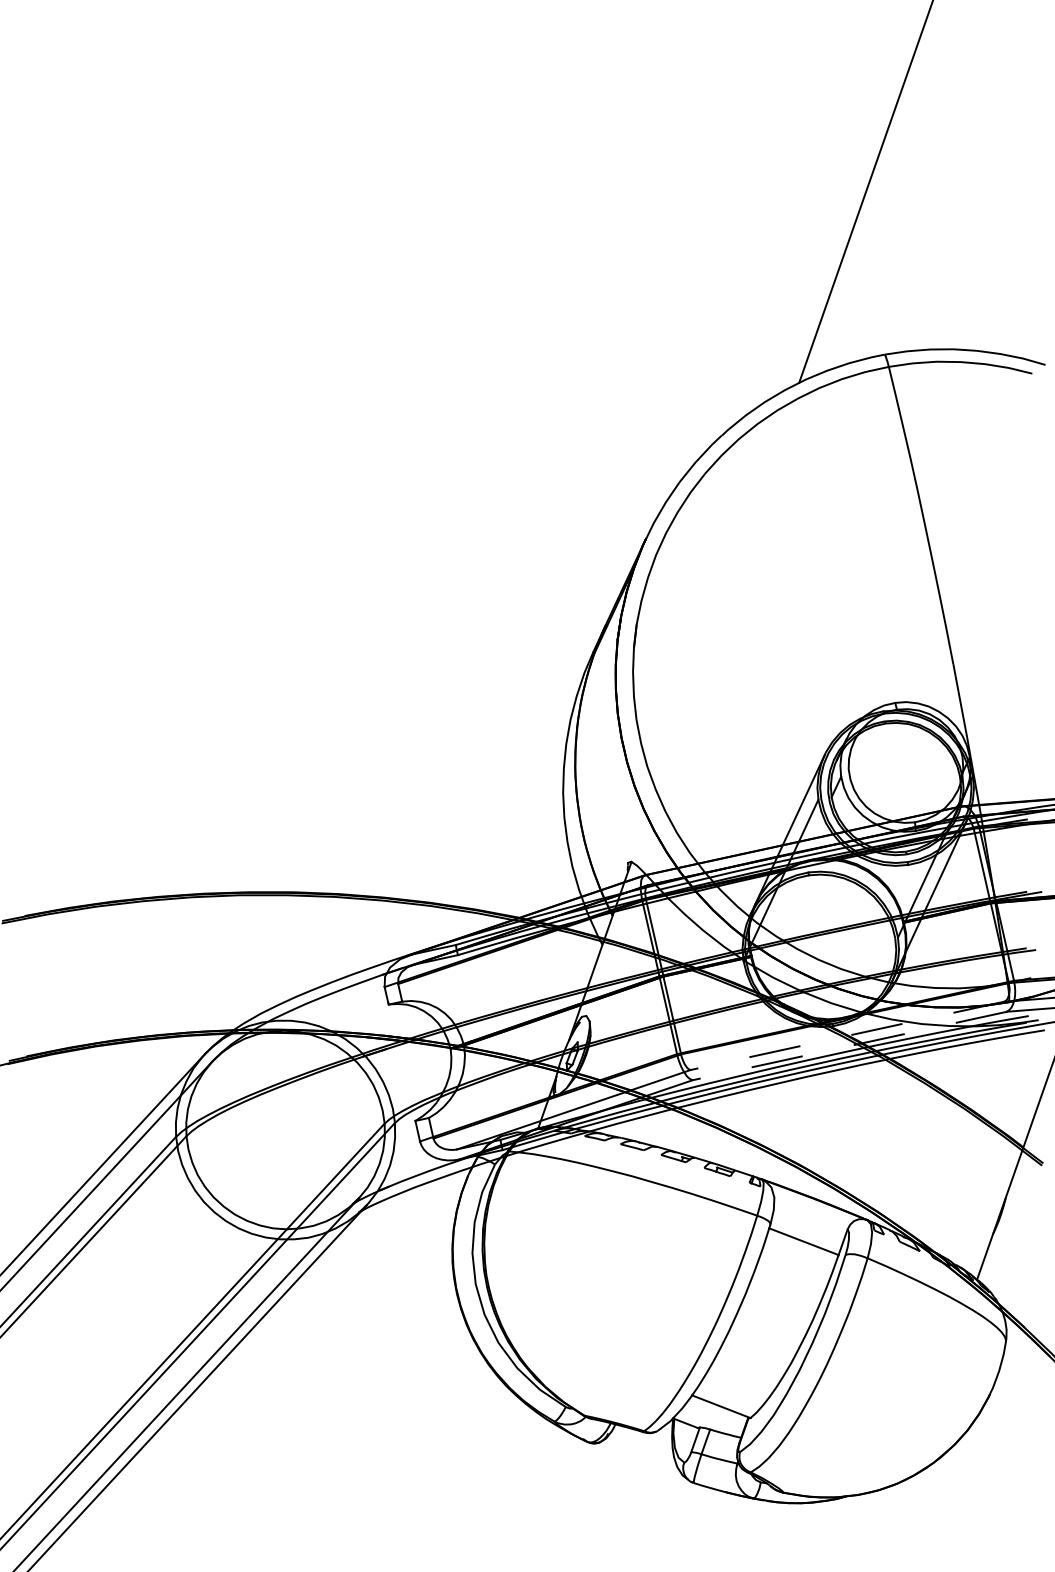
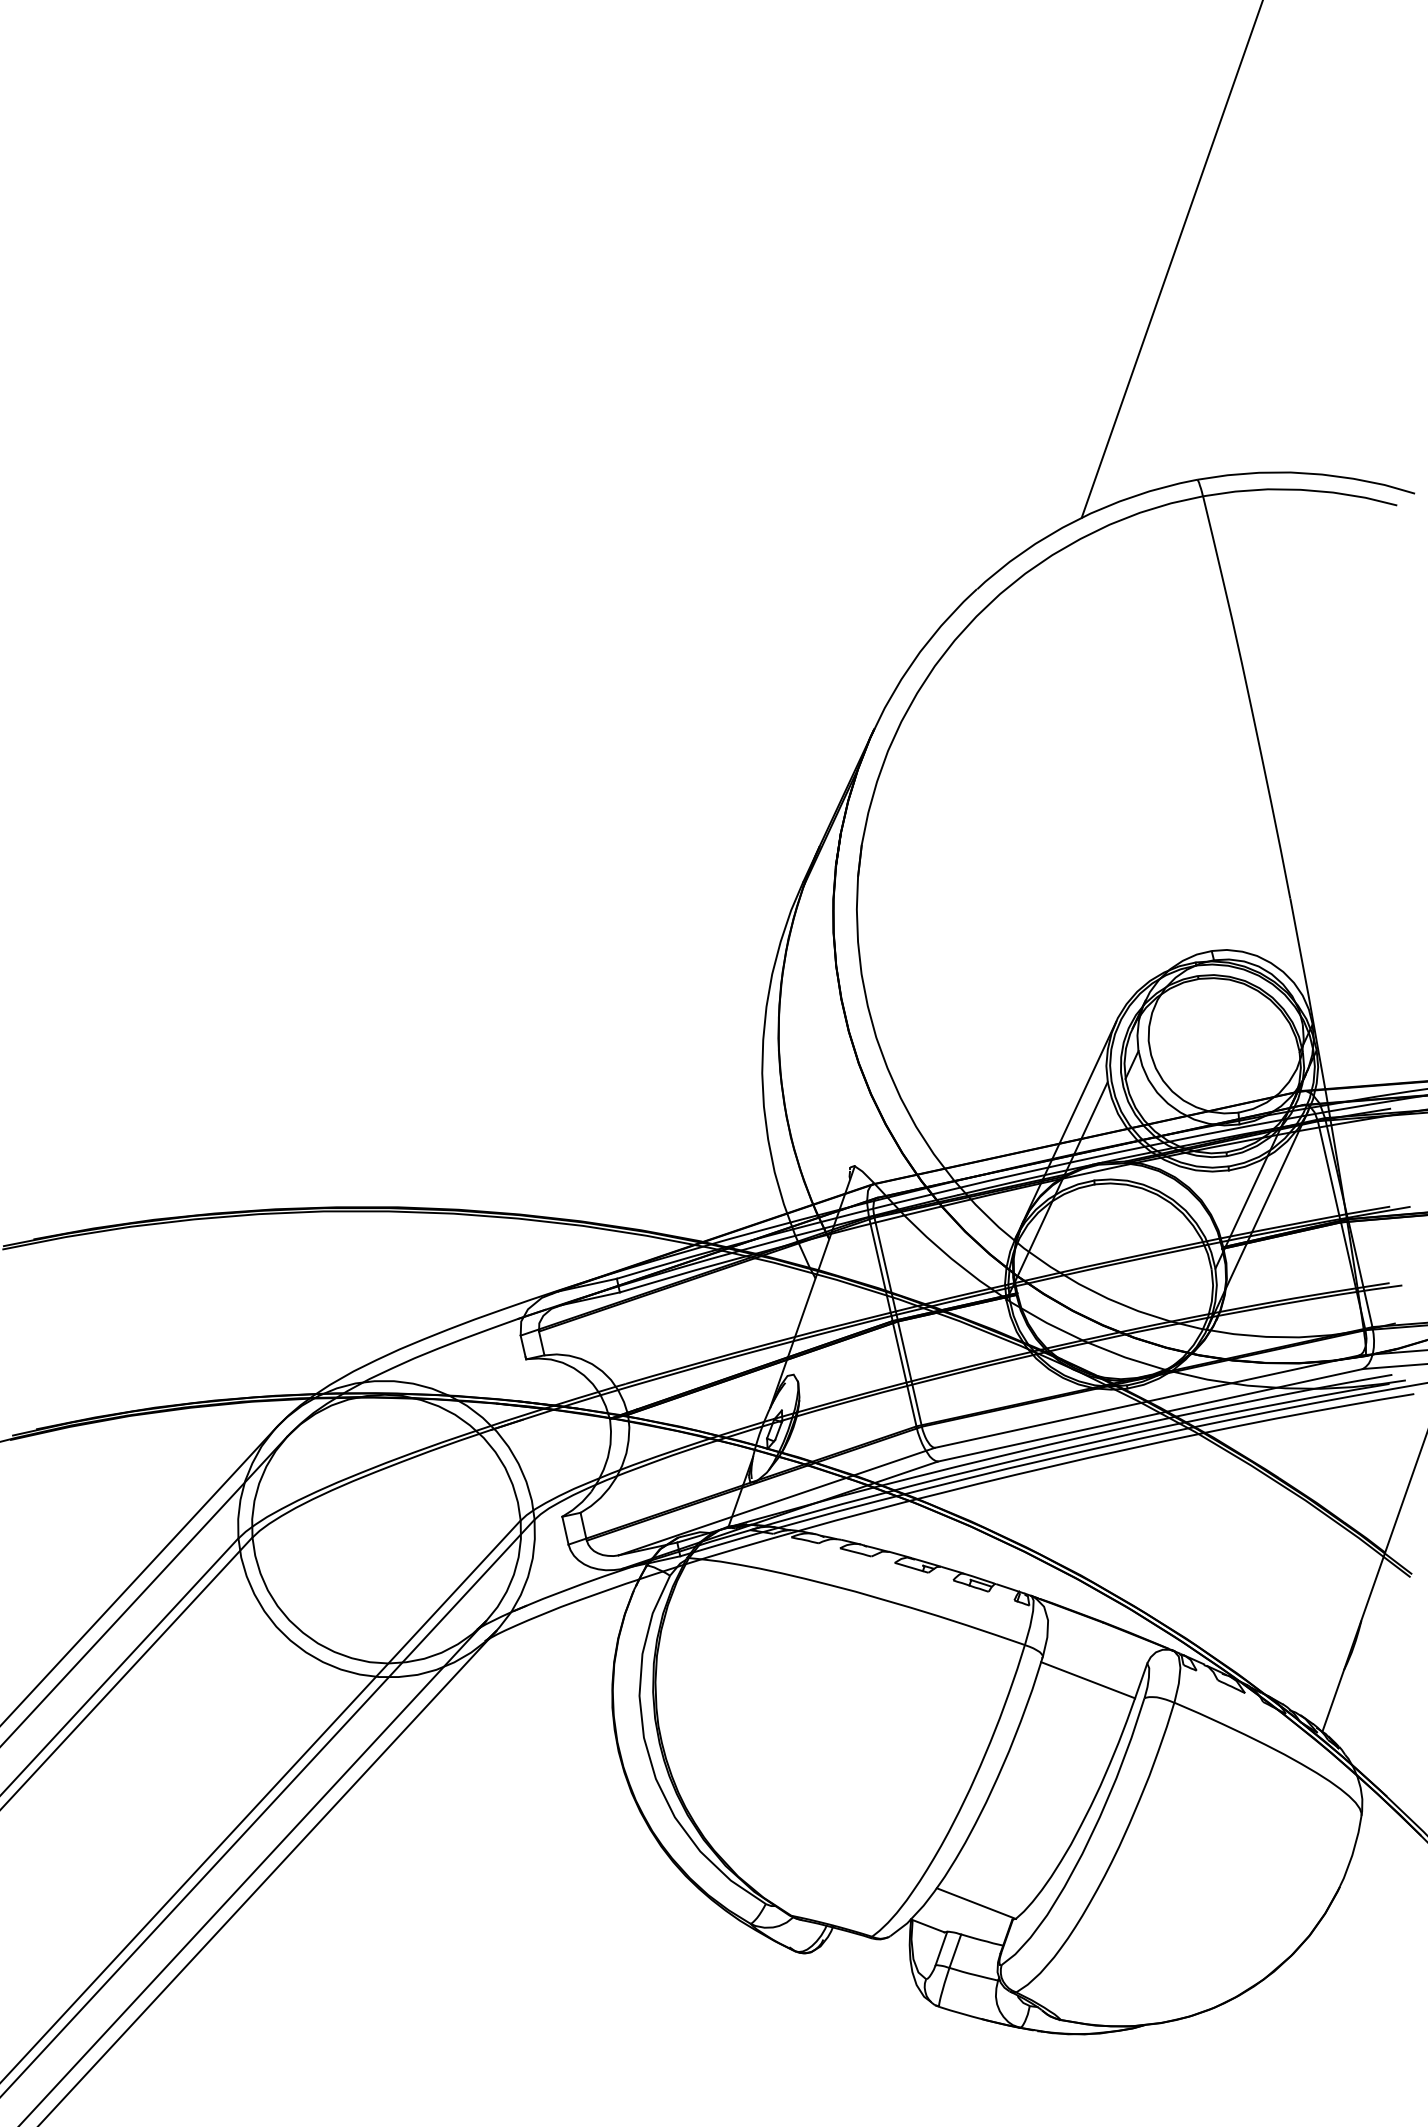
line: (847, 1035) -> (1146, 1401), dashed -> solid
line: (849, 1046) -> (1149, 1415), dashed -> solid

